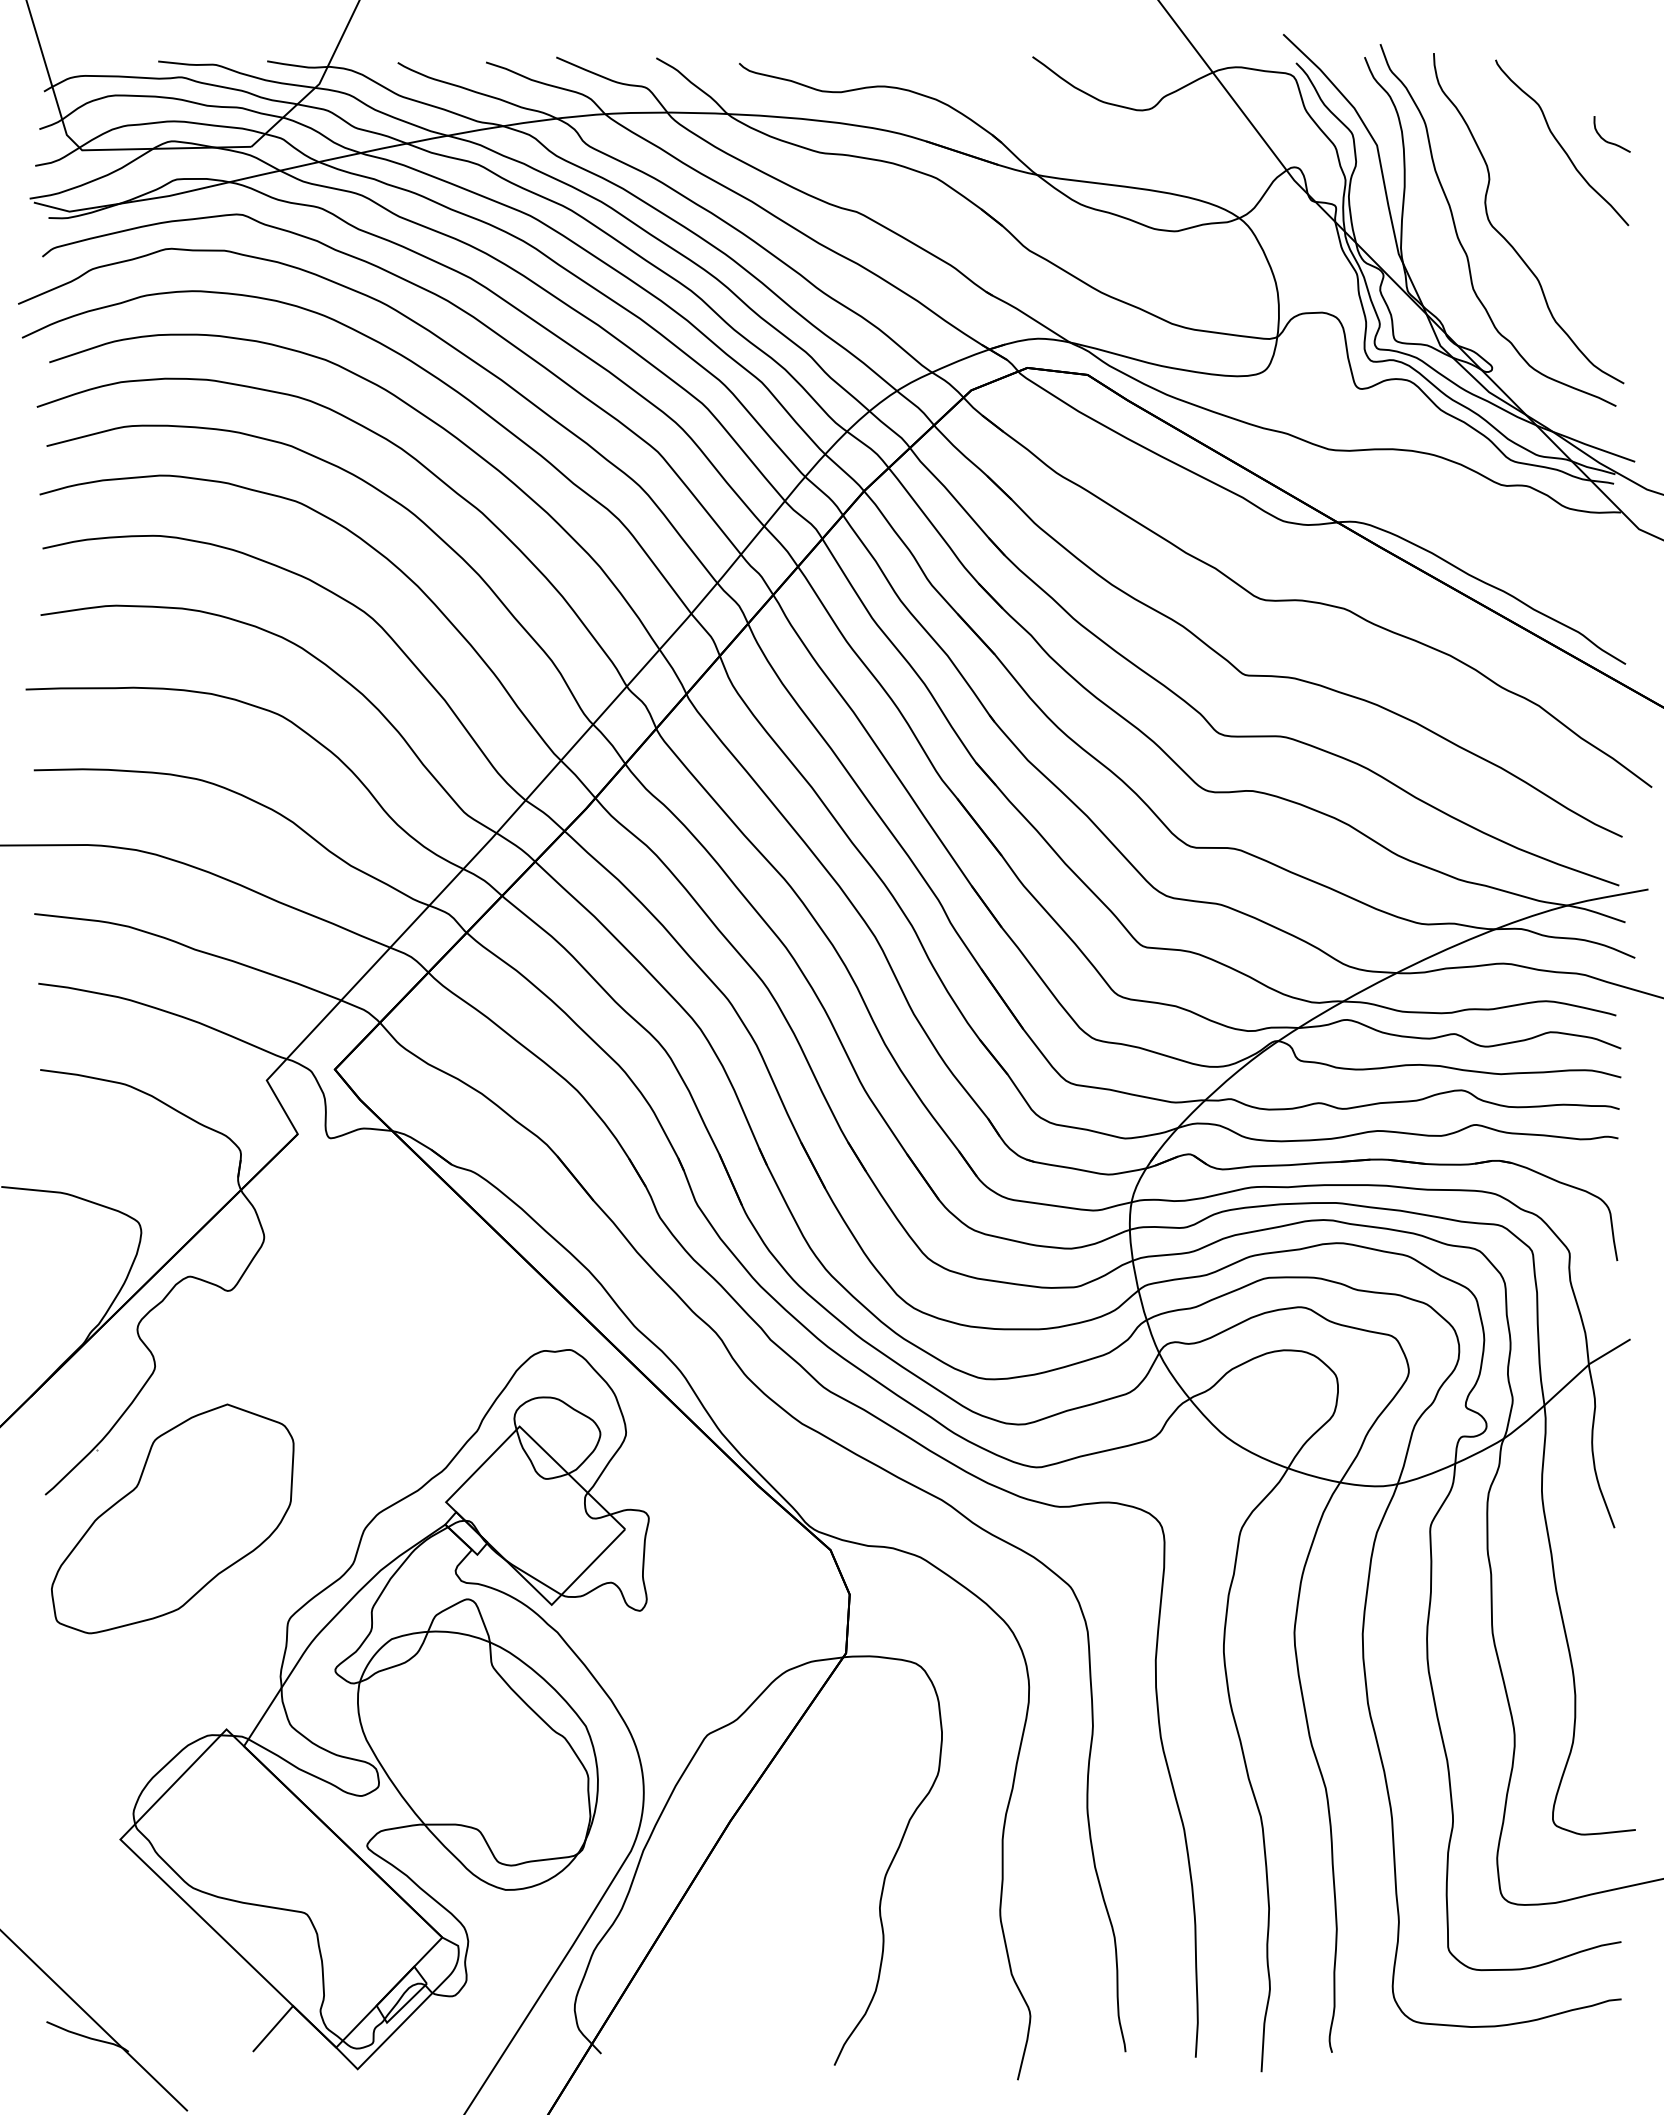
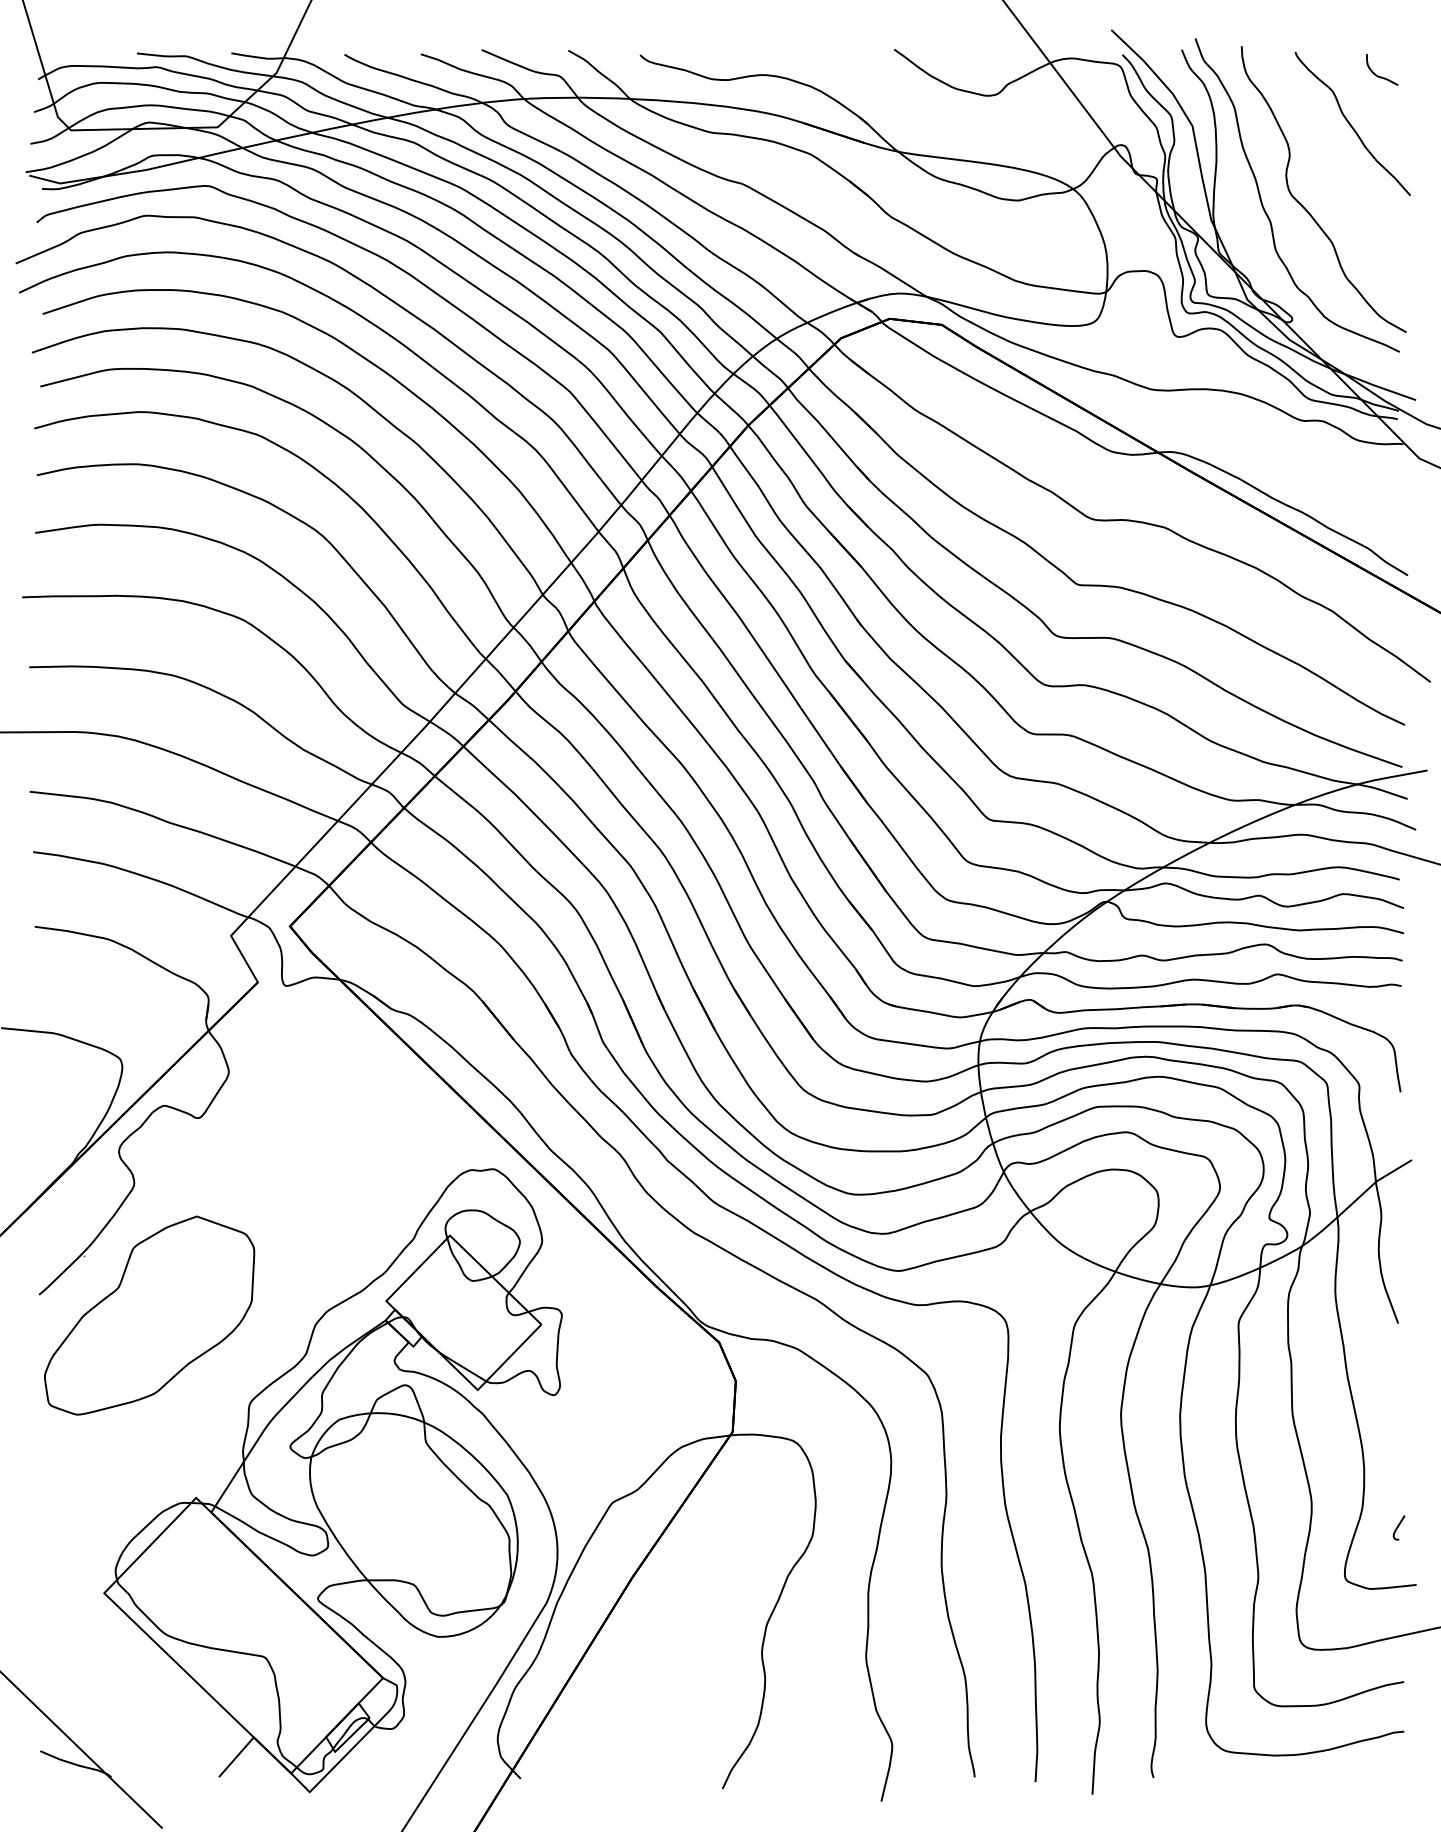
curve: (1609, 141) -> (1379, 75), moved
curve: (1615, 1762) -> (1399, 1526), added

